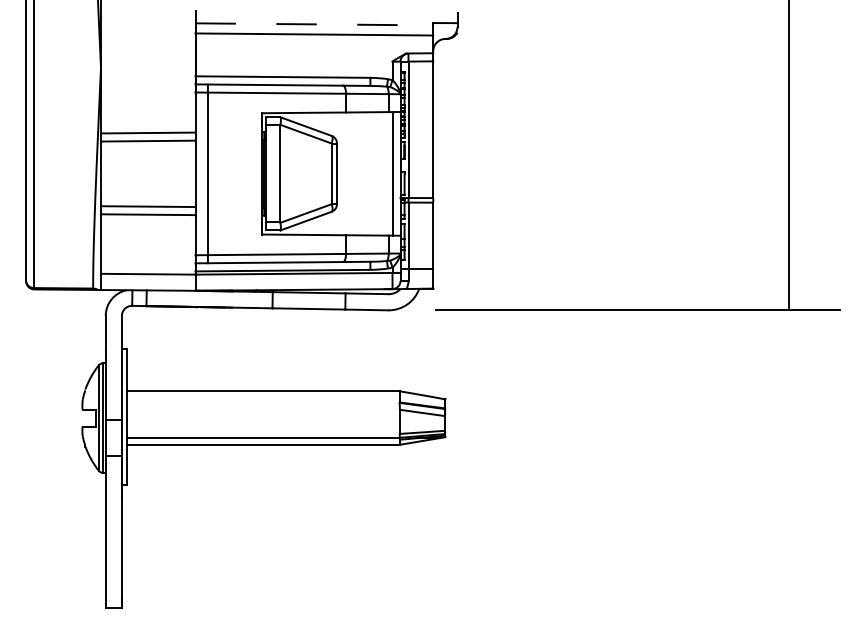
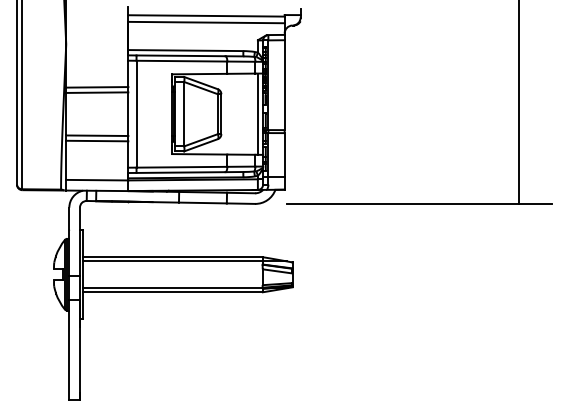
line: (315, 23) -> (207, 15), dashed -> solid
line: (280, 397) -> (184, 261), added

